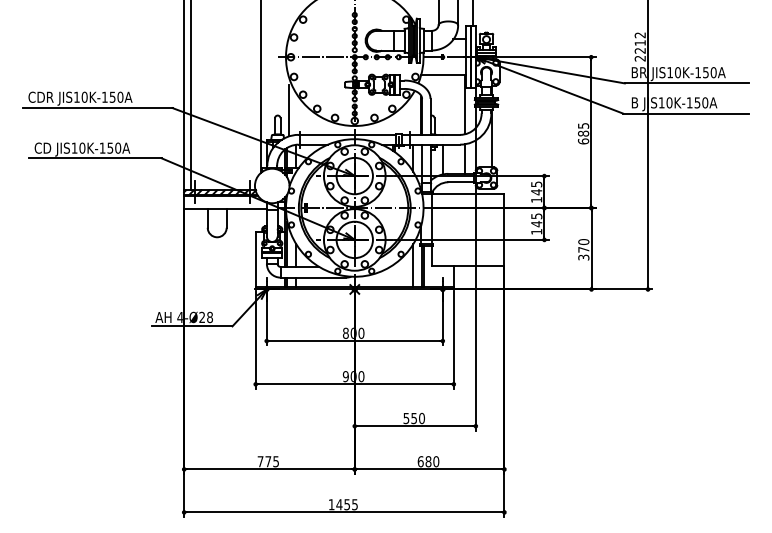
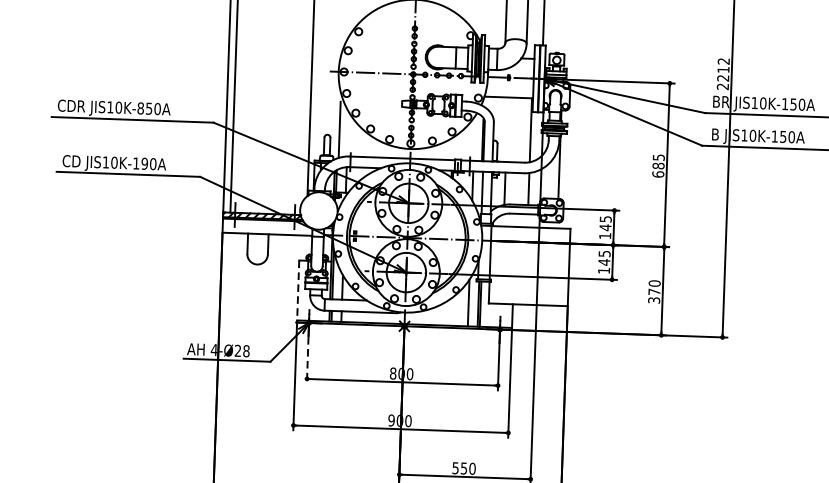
text: (104, 96) -> (140, 107), JIS10K-150A -> JIS10K-850A
text: (110, 147) -> (144, 163), JIS10K-150A -> JIS10K-190A
line: (255, 260) -> (297, 291), solid -> dashed
line: (266, 323) -> (307, 359), solid -> dashed

